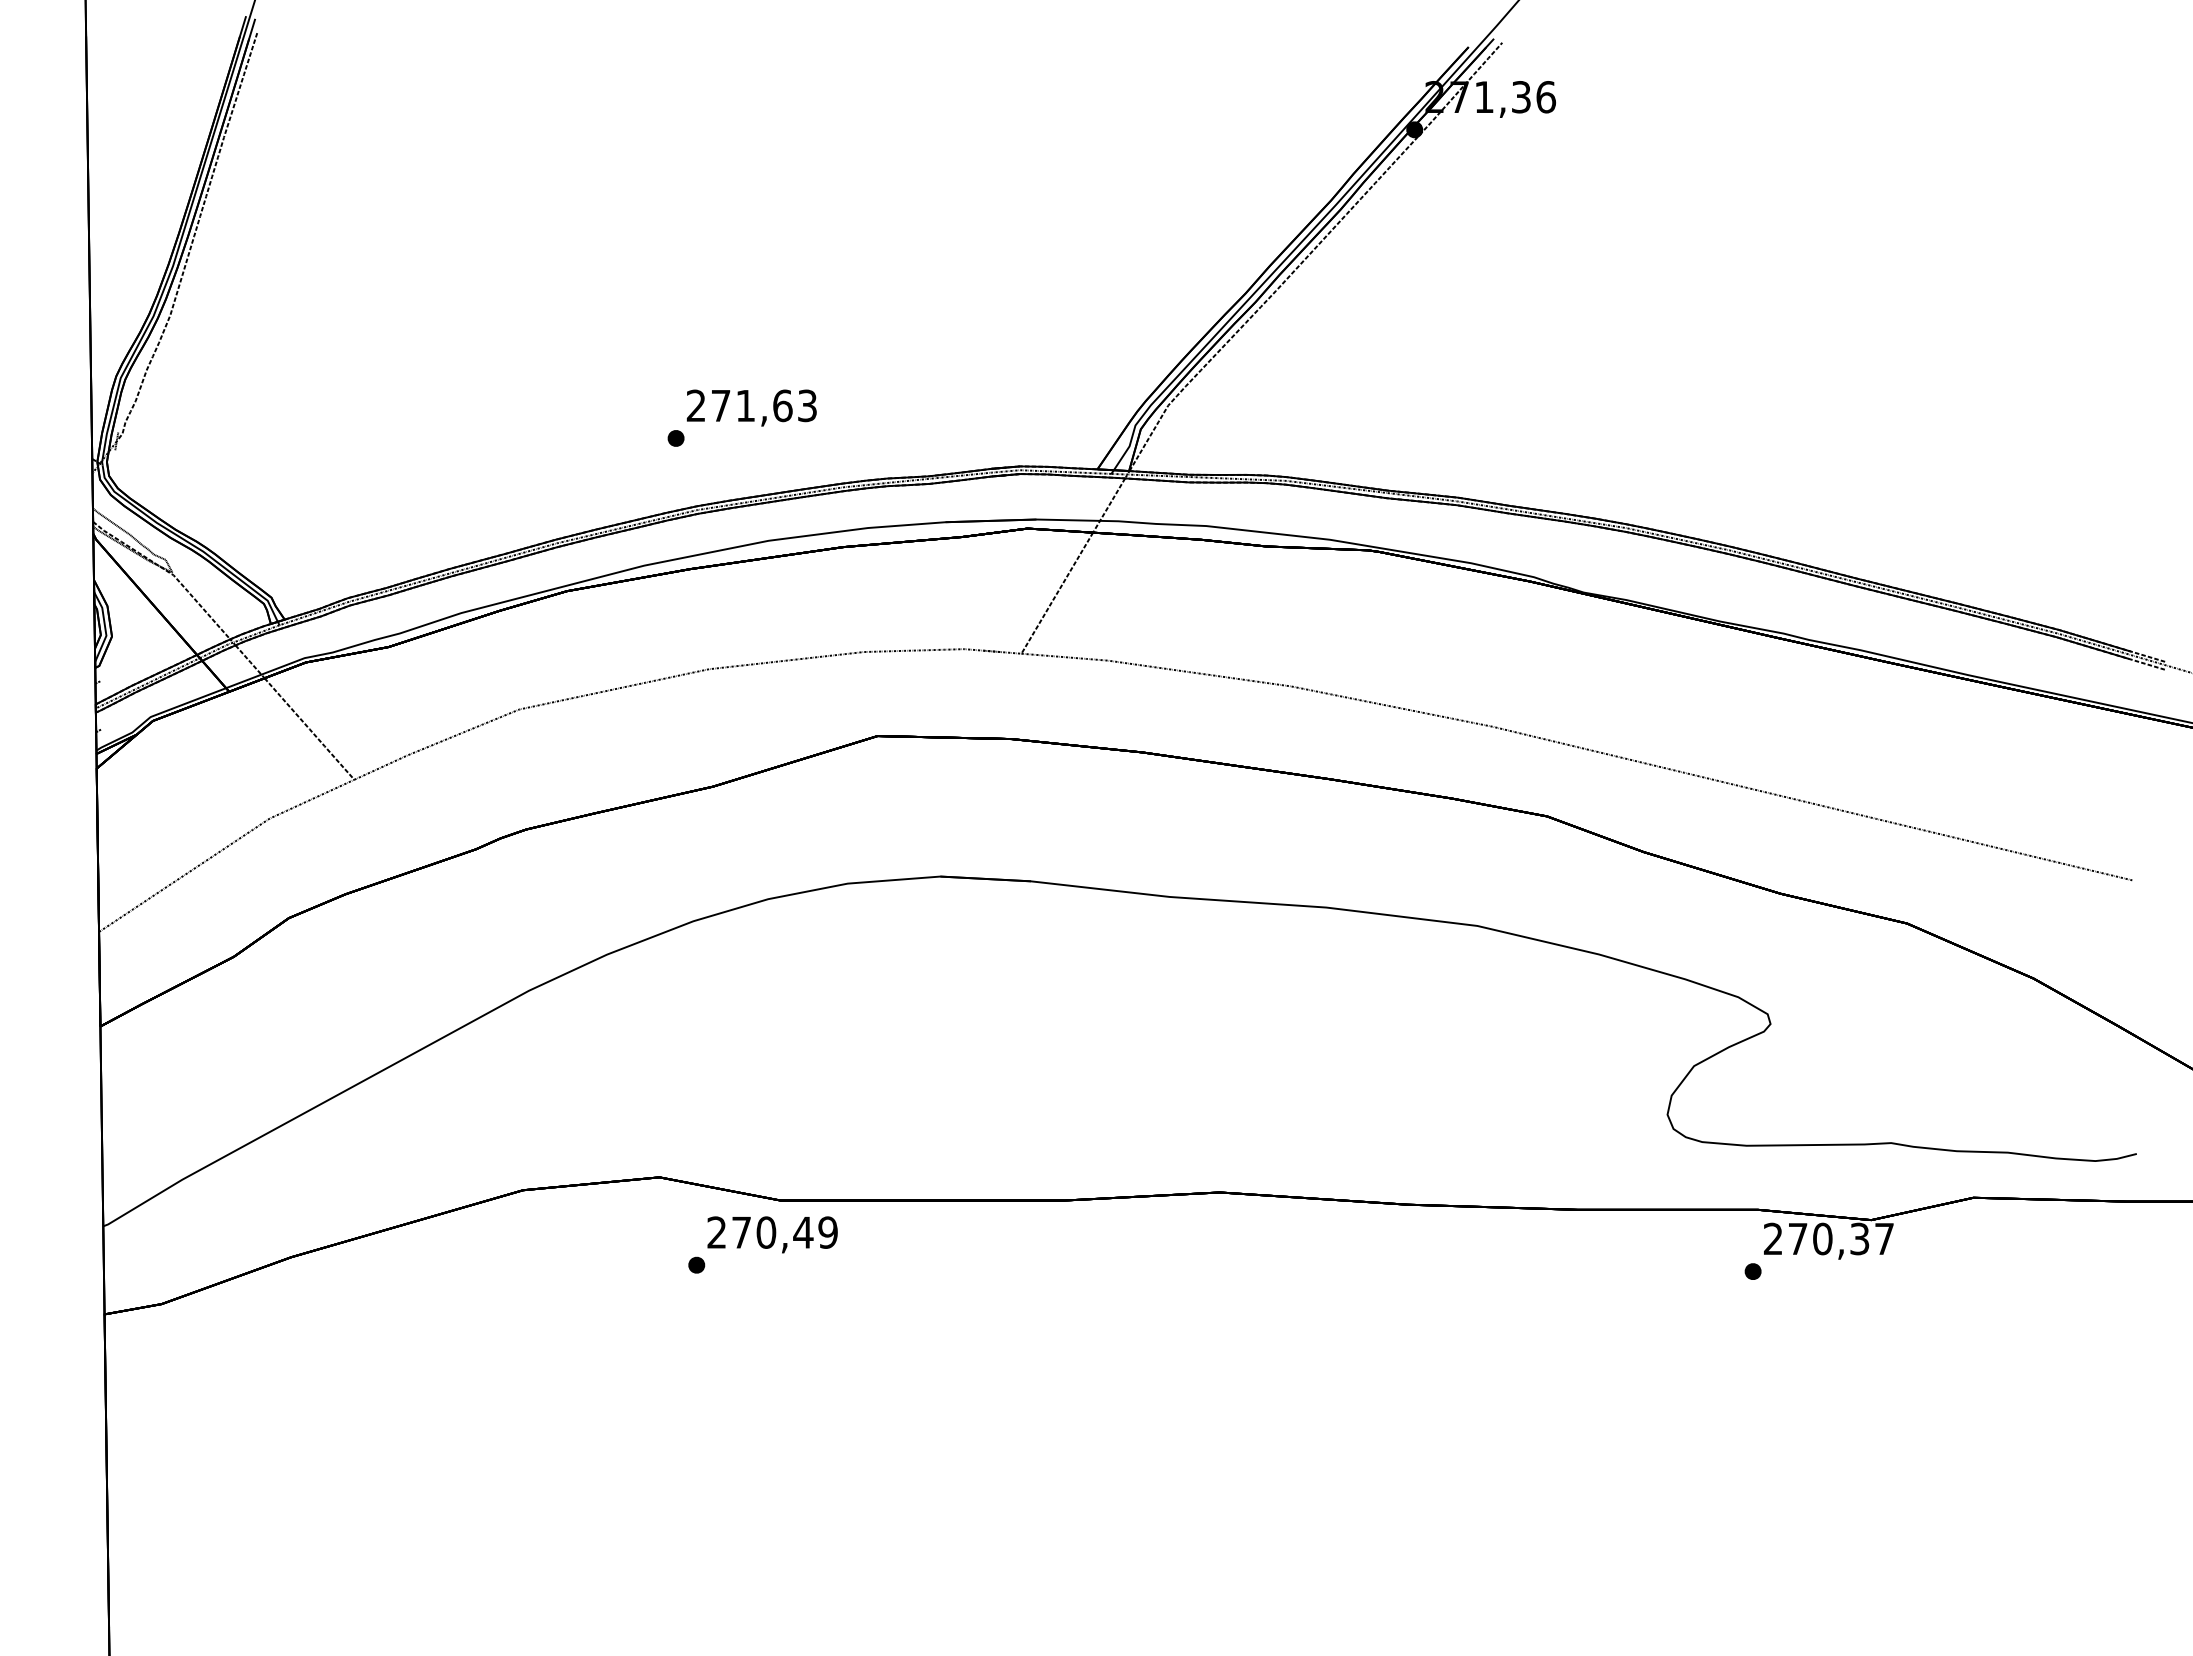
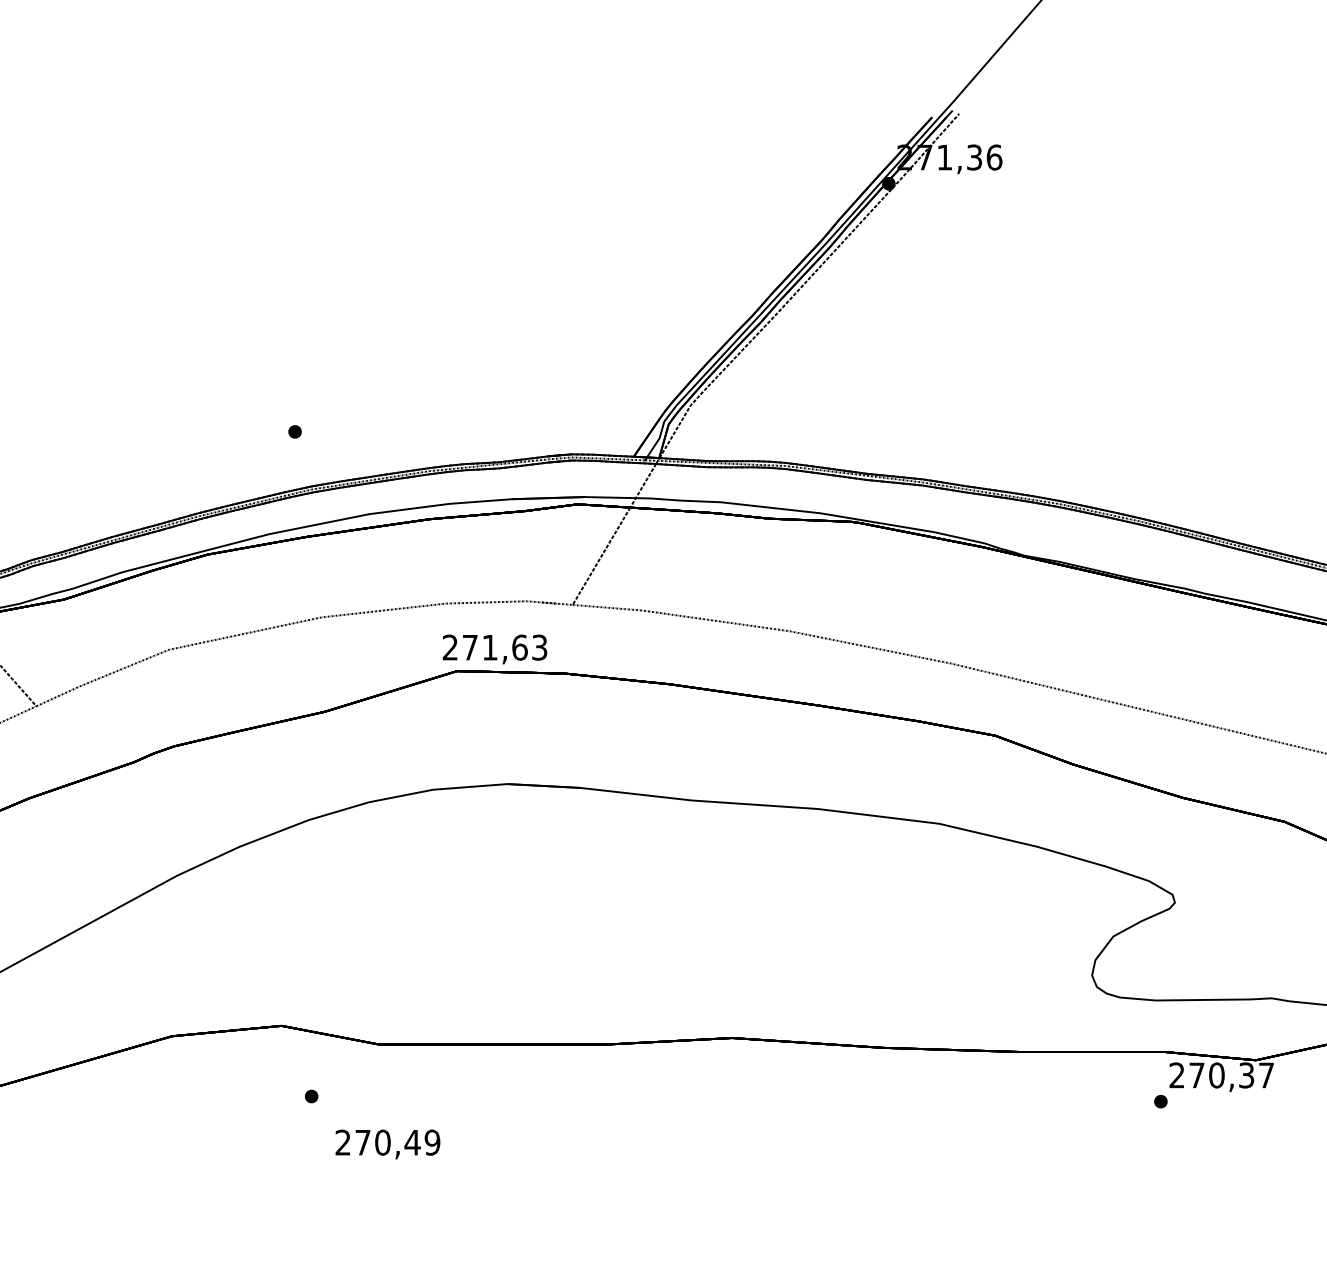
text: (751, 407) -> (494, 648), moved
text: (772, 1234) -> (387, 1144), moved

